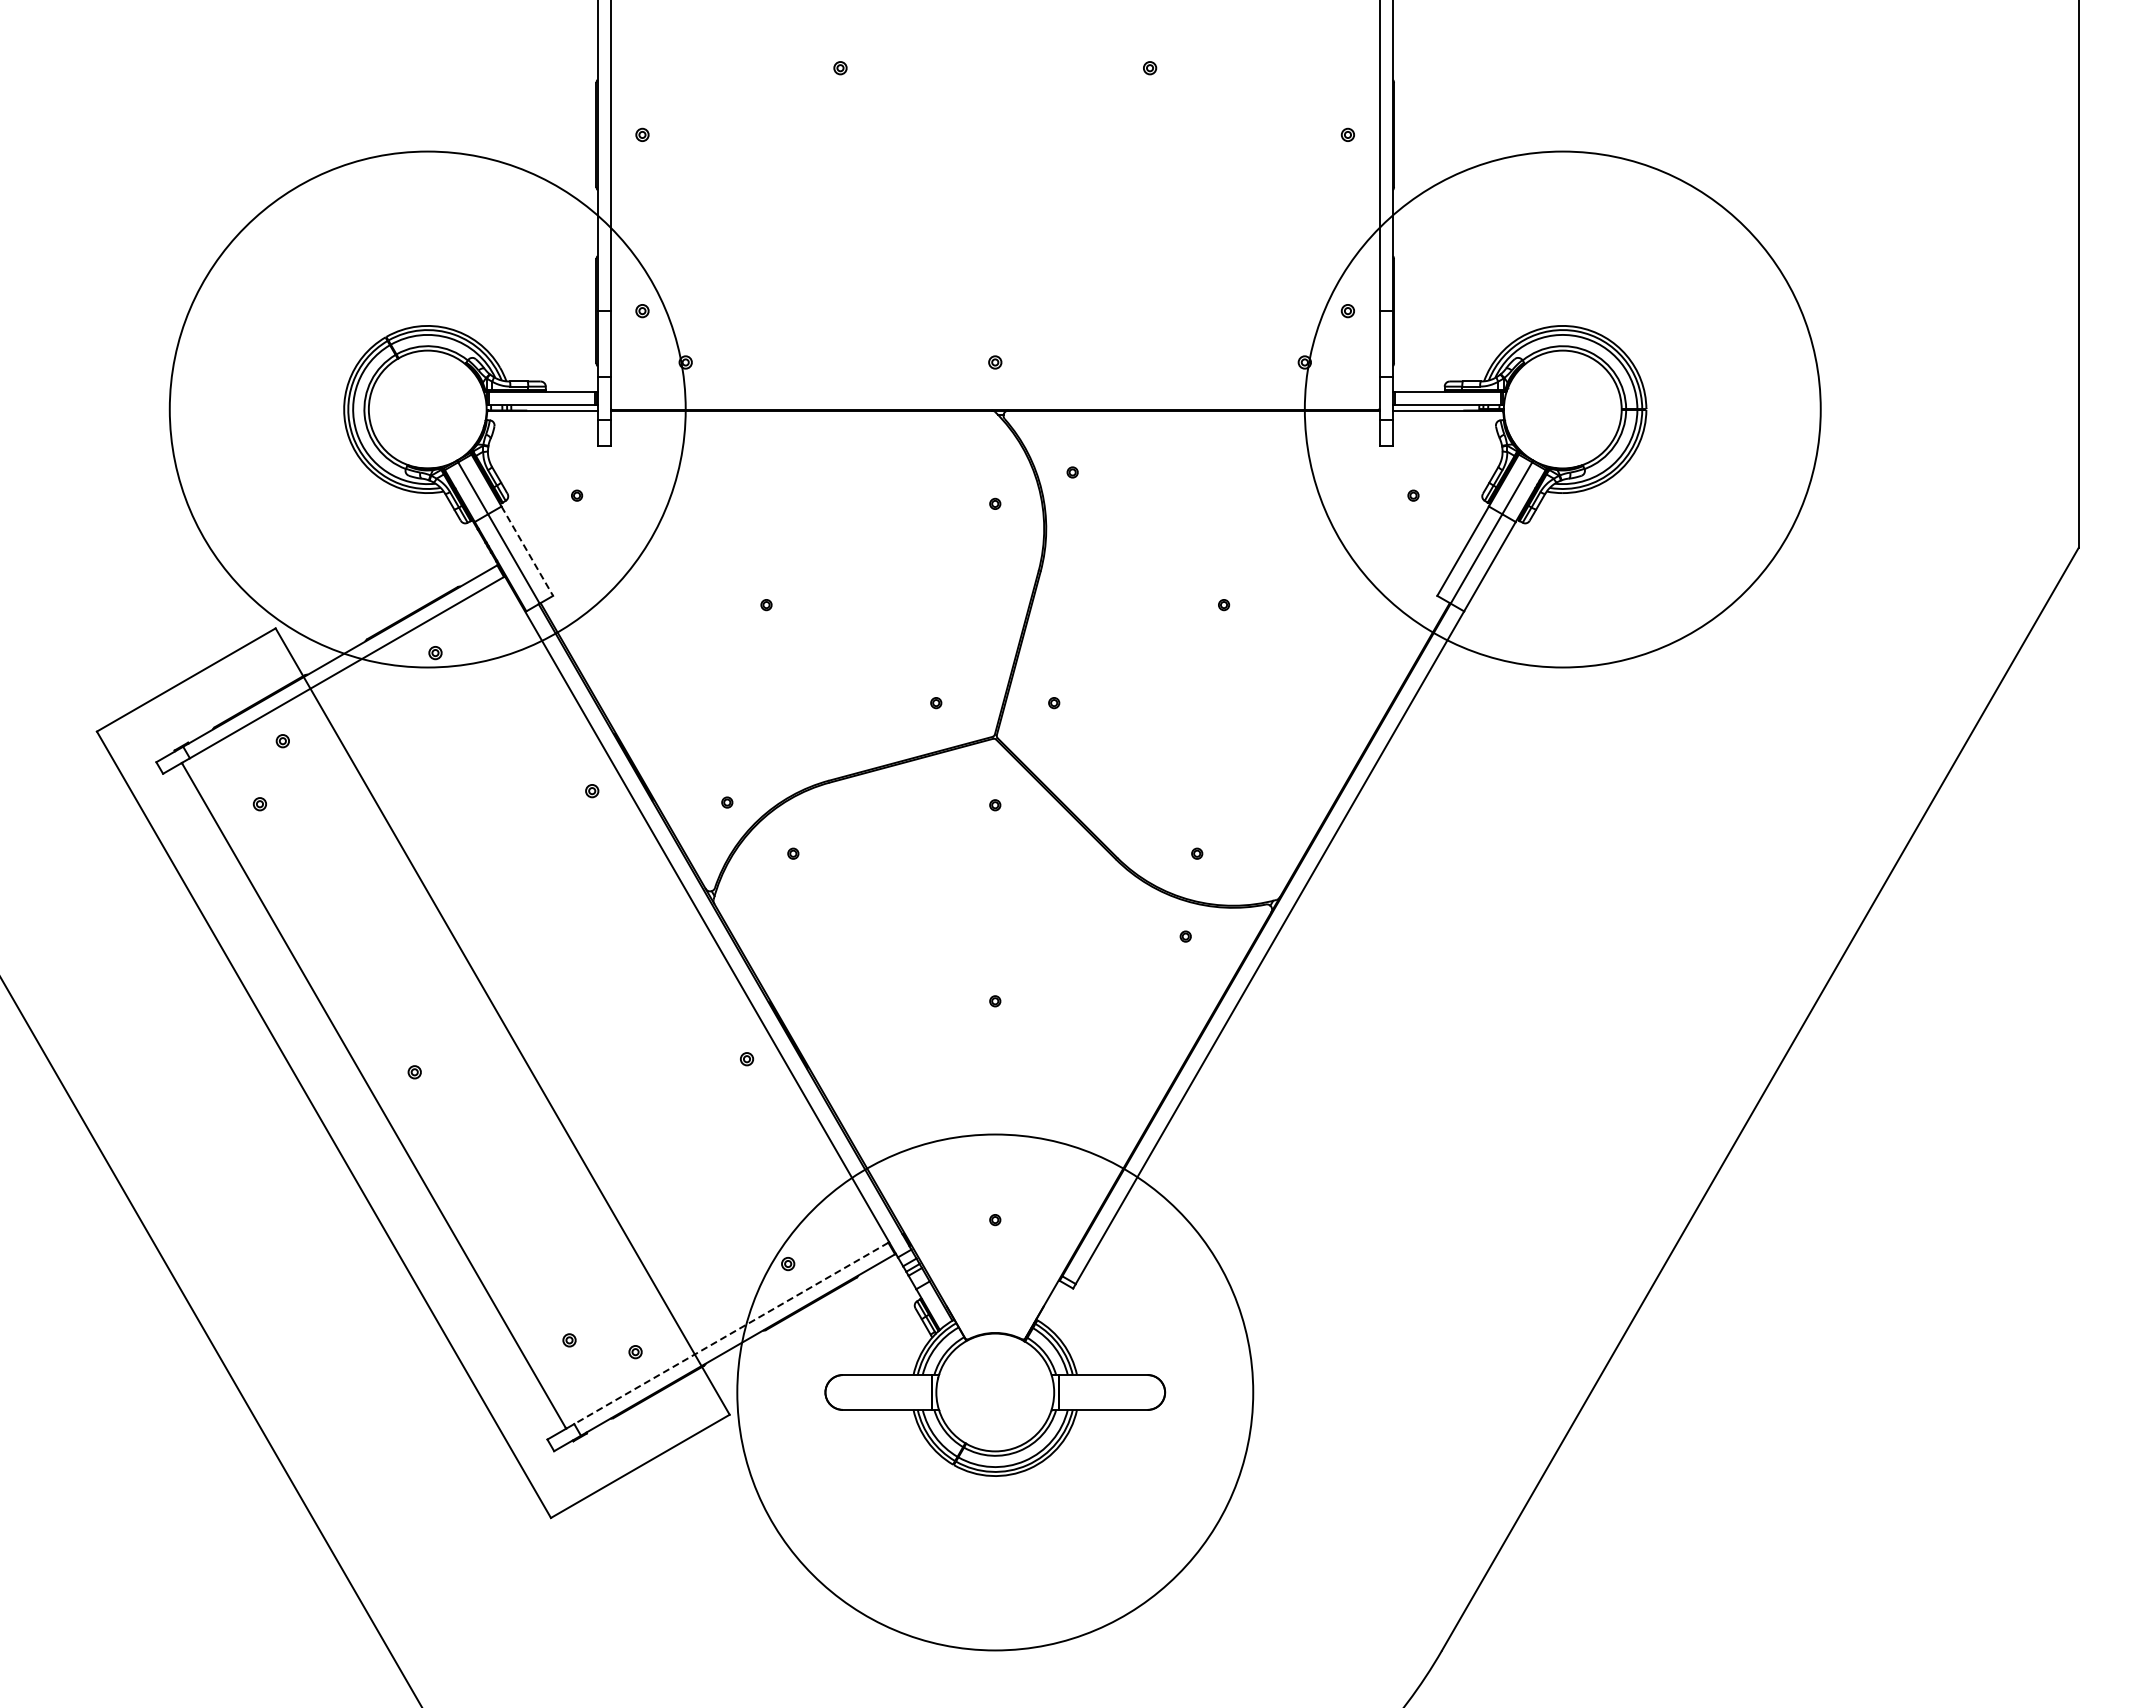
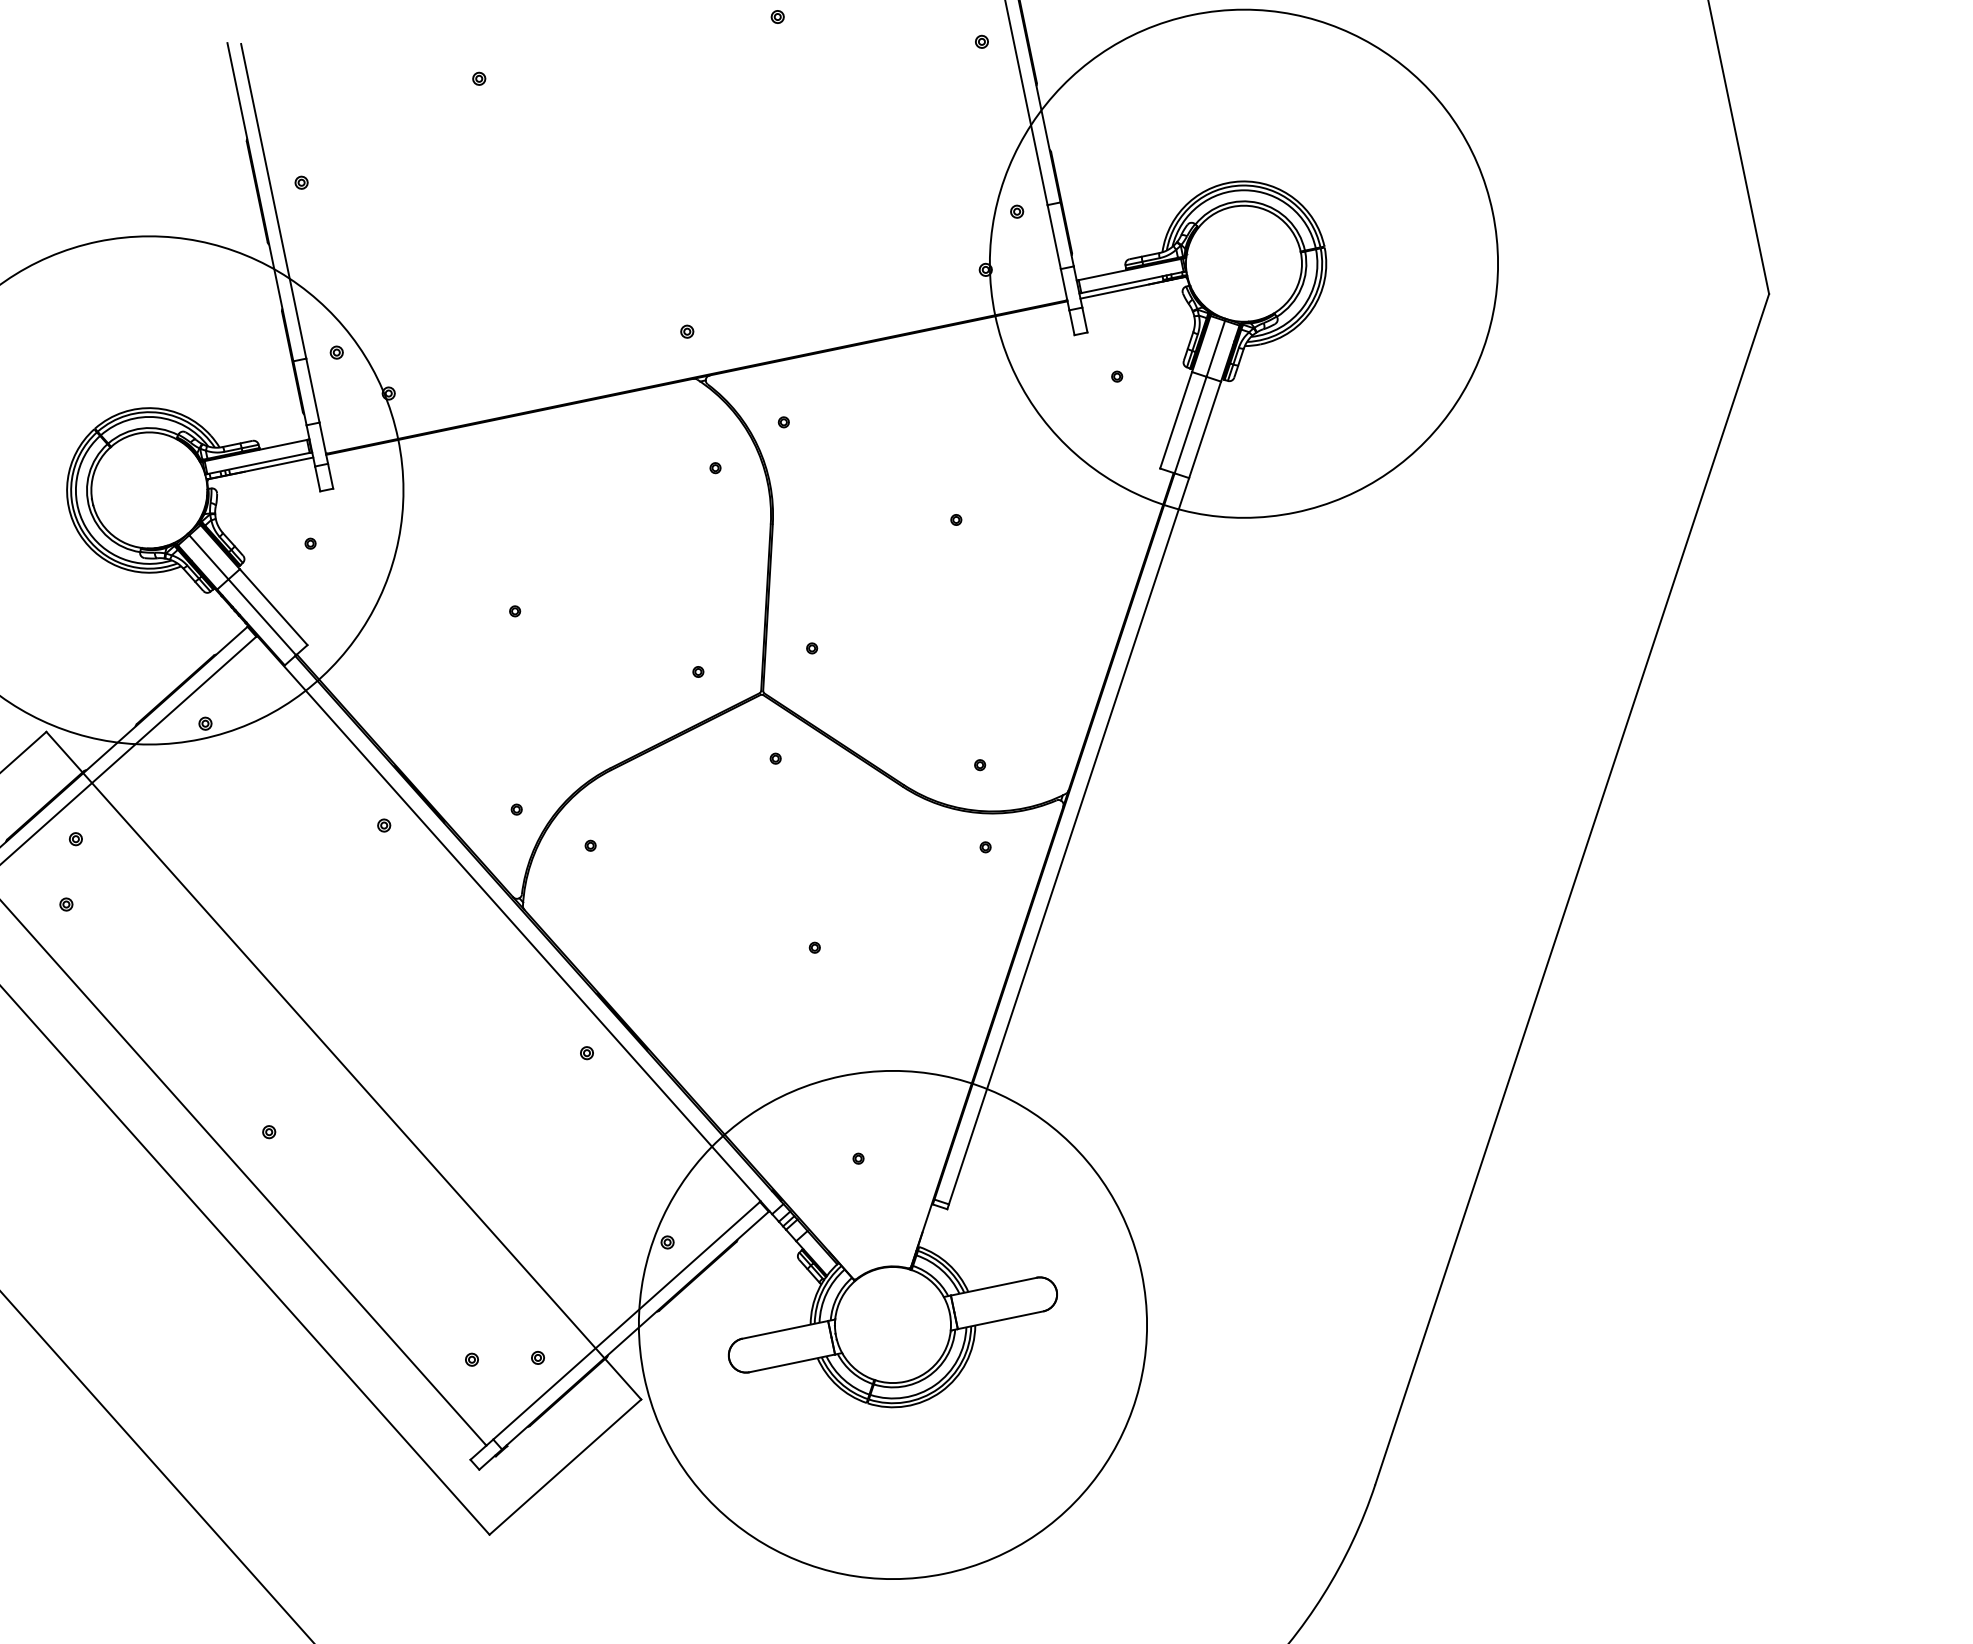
line: (527, 551) -> (273, 607), dashed -> solid
line: (730, 1333) -> (625, 1320), dashed -> solid

